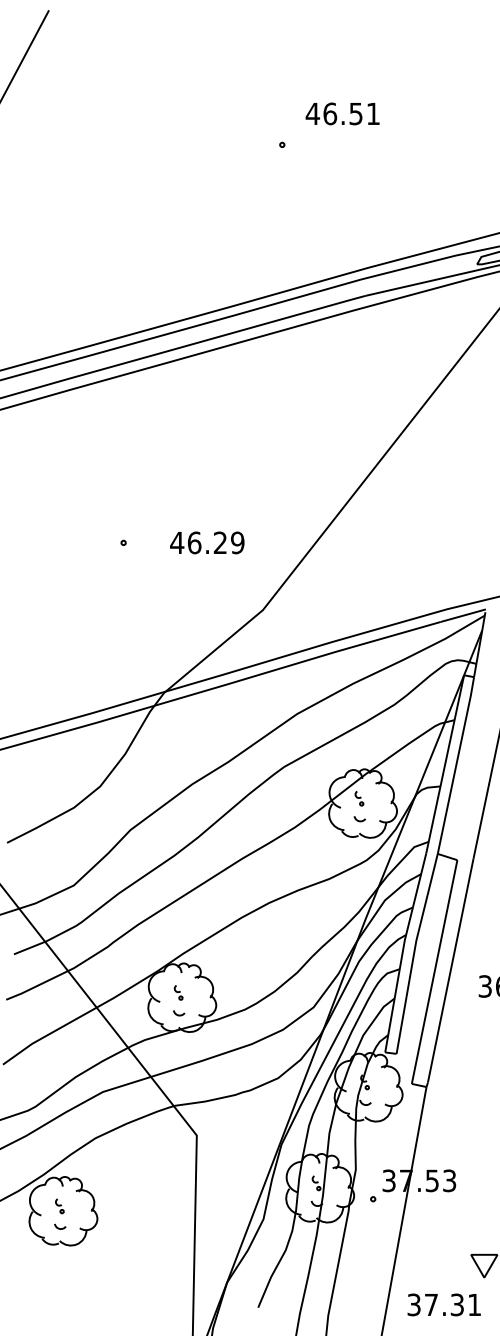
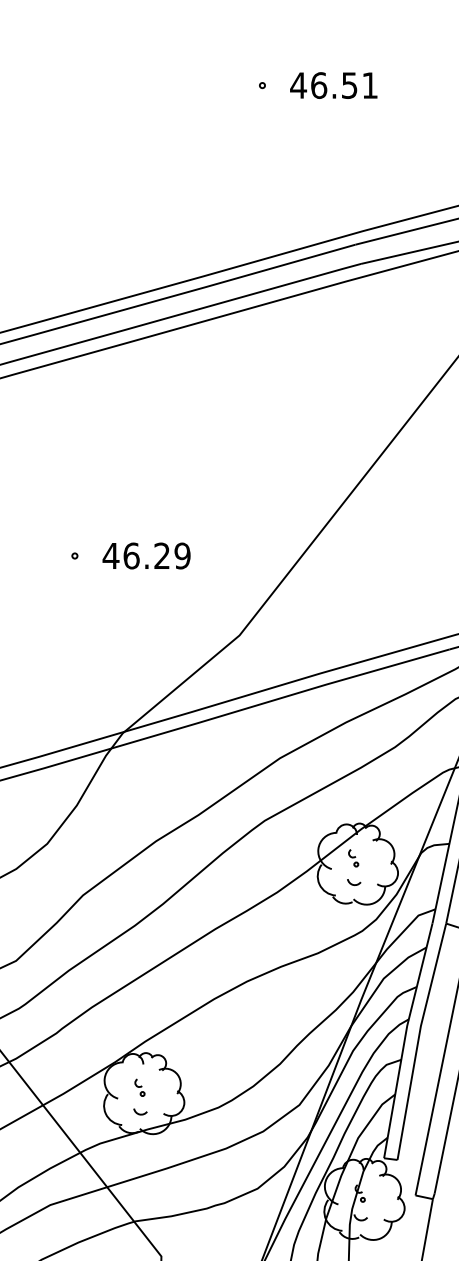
text: (342, 113) -> (333, 85), moved
text: (207, 542) -> (146, 555), moved

